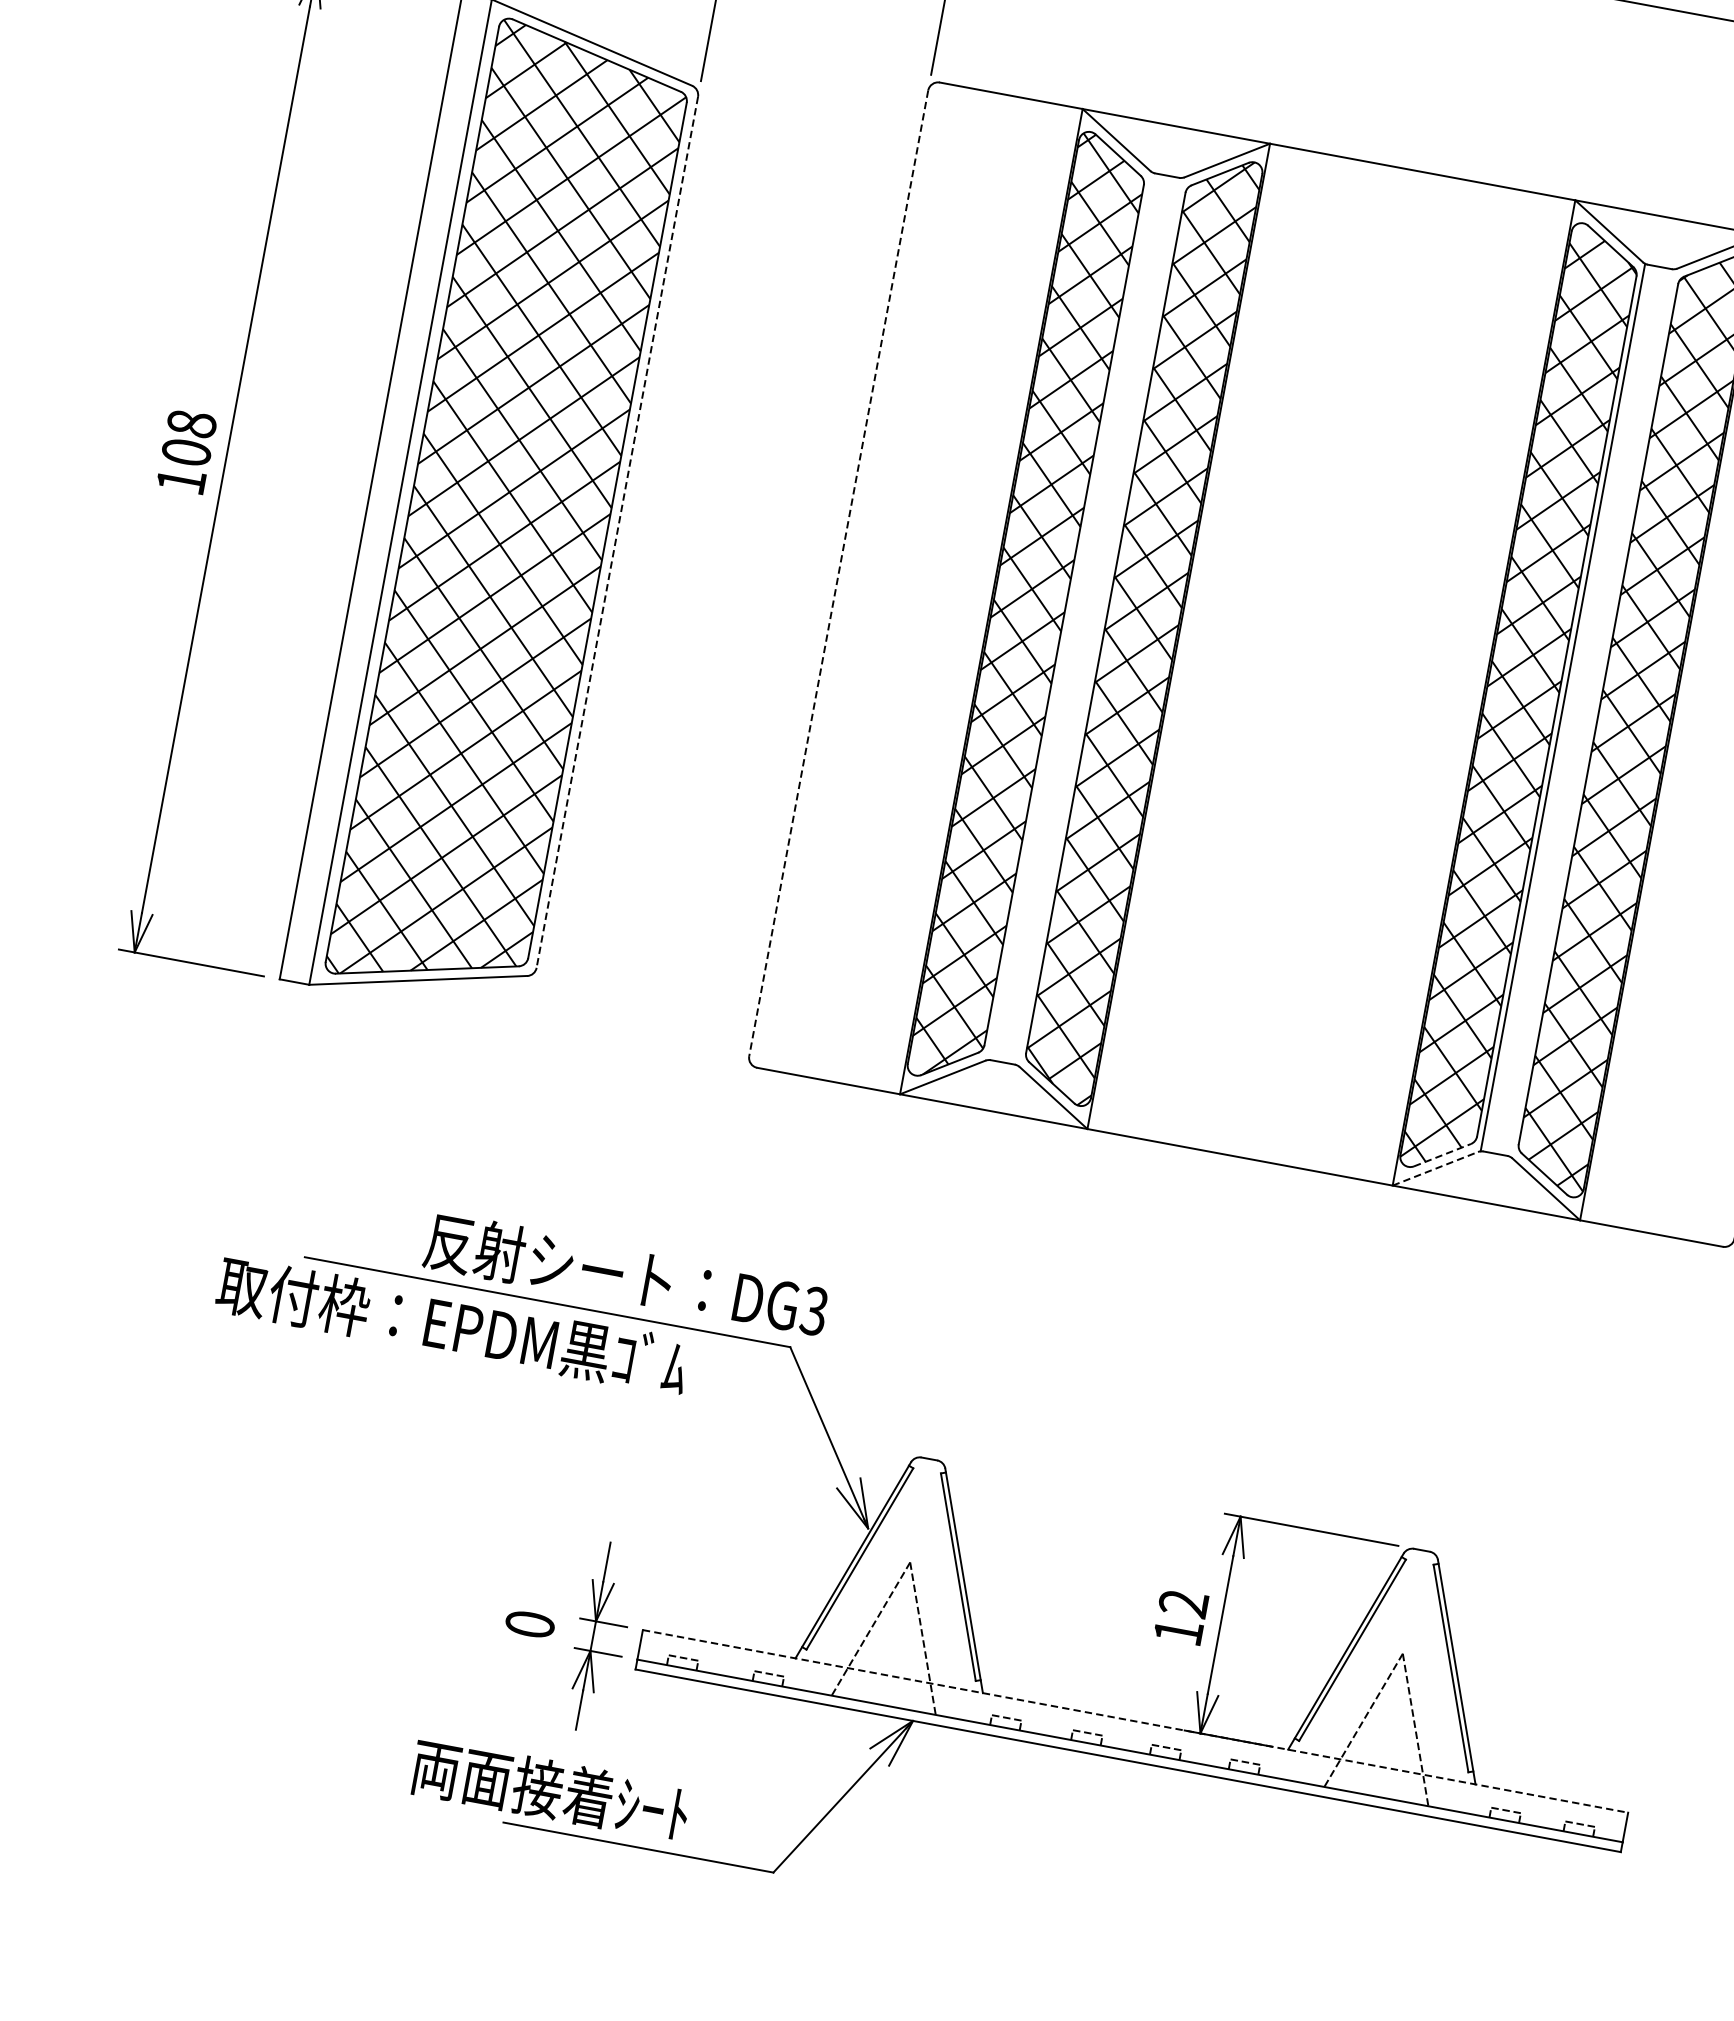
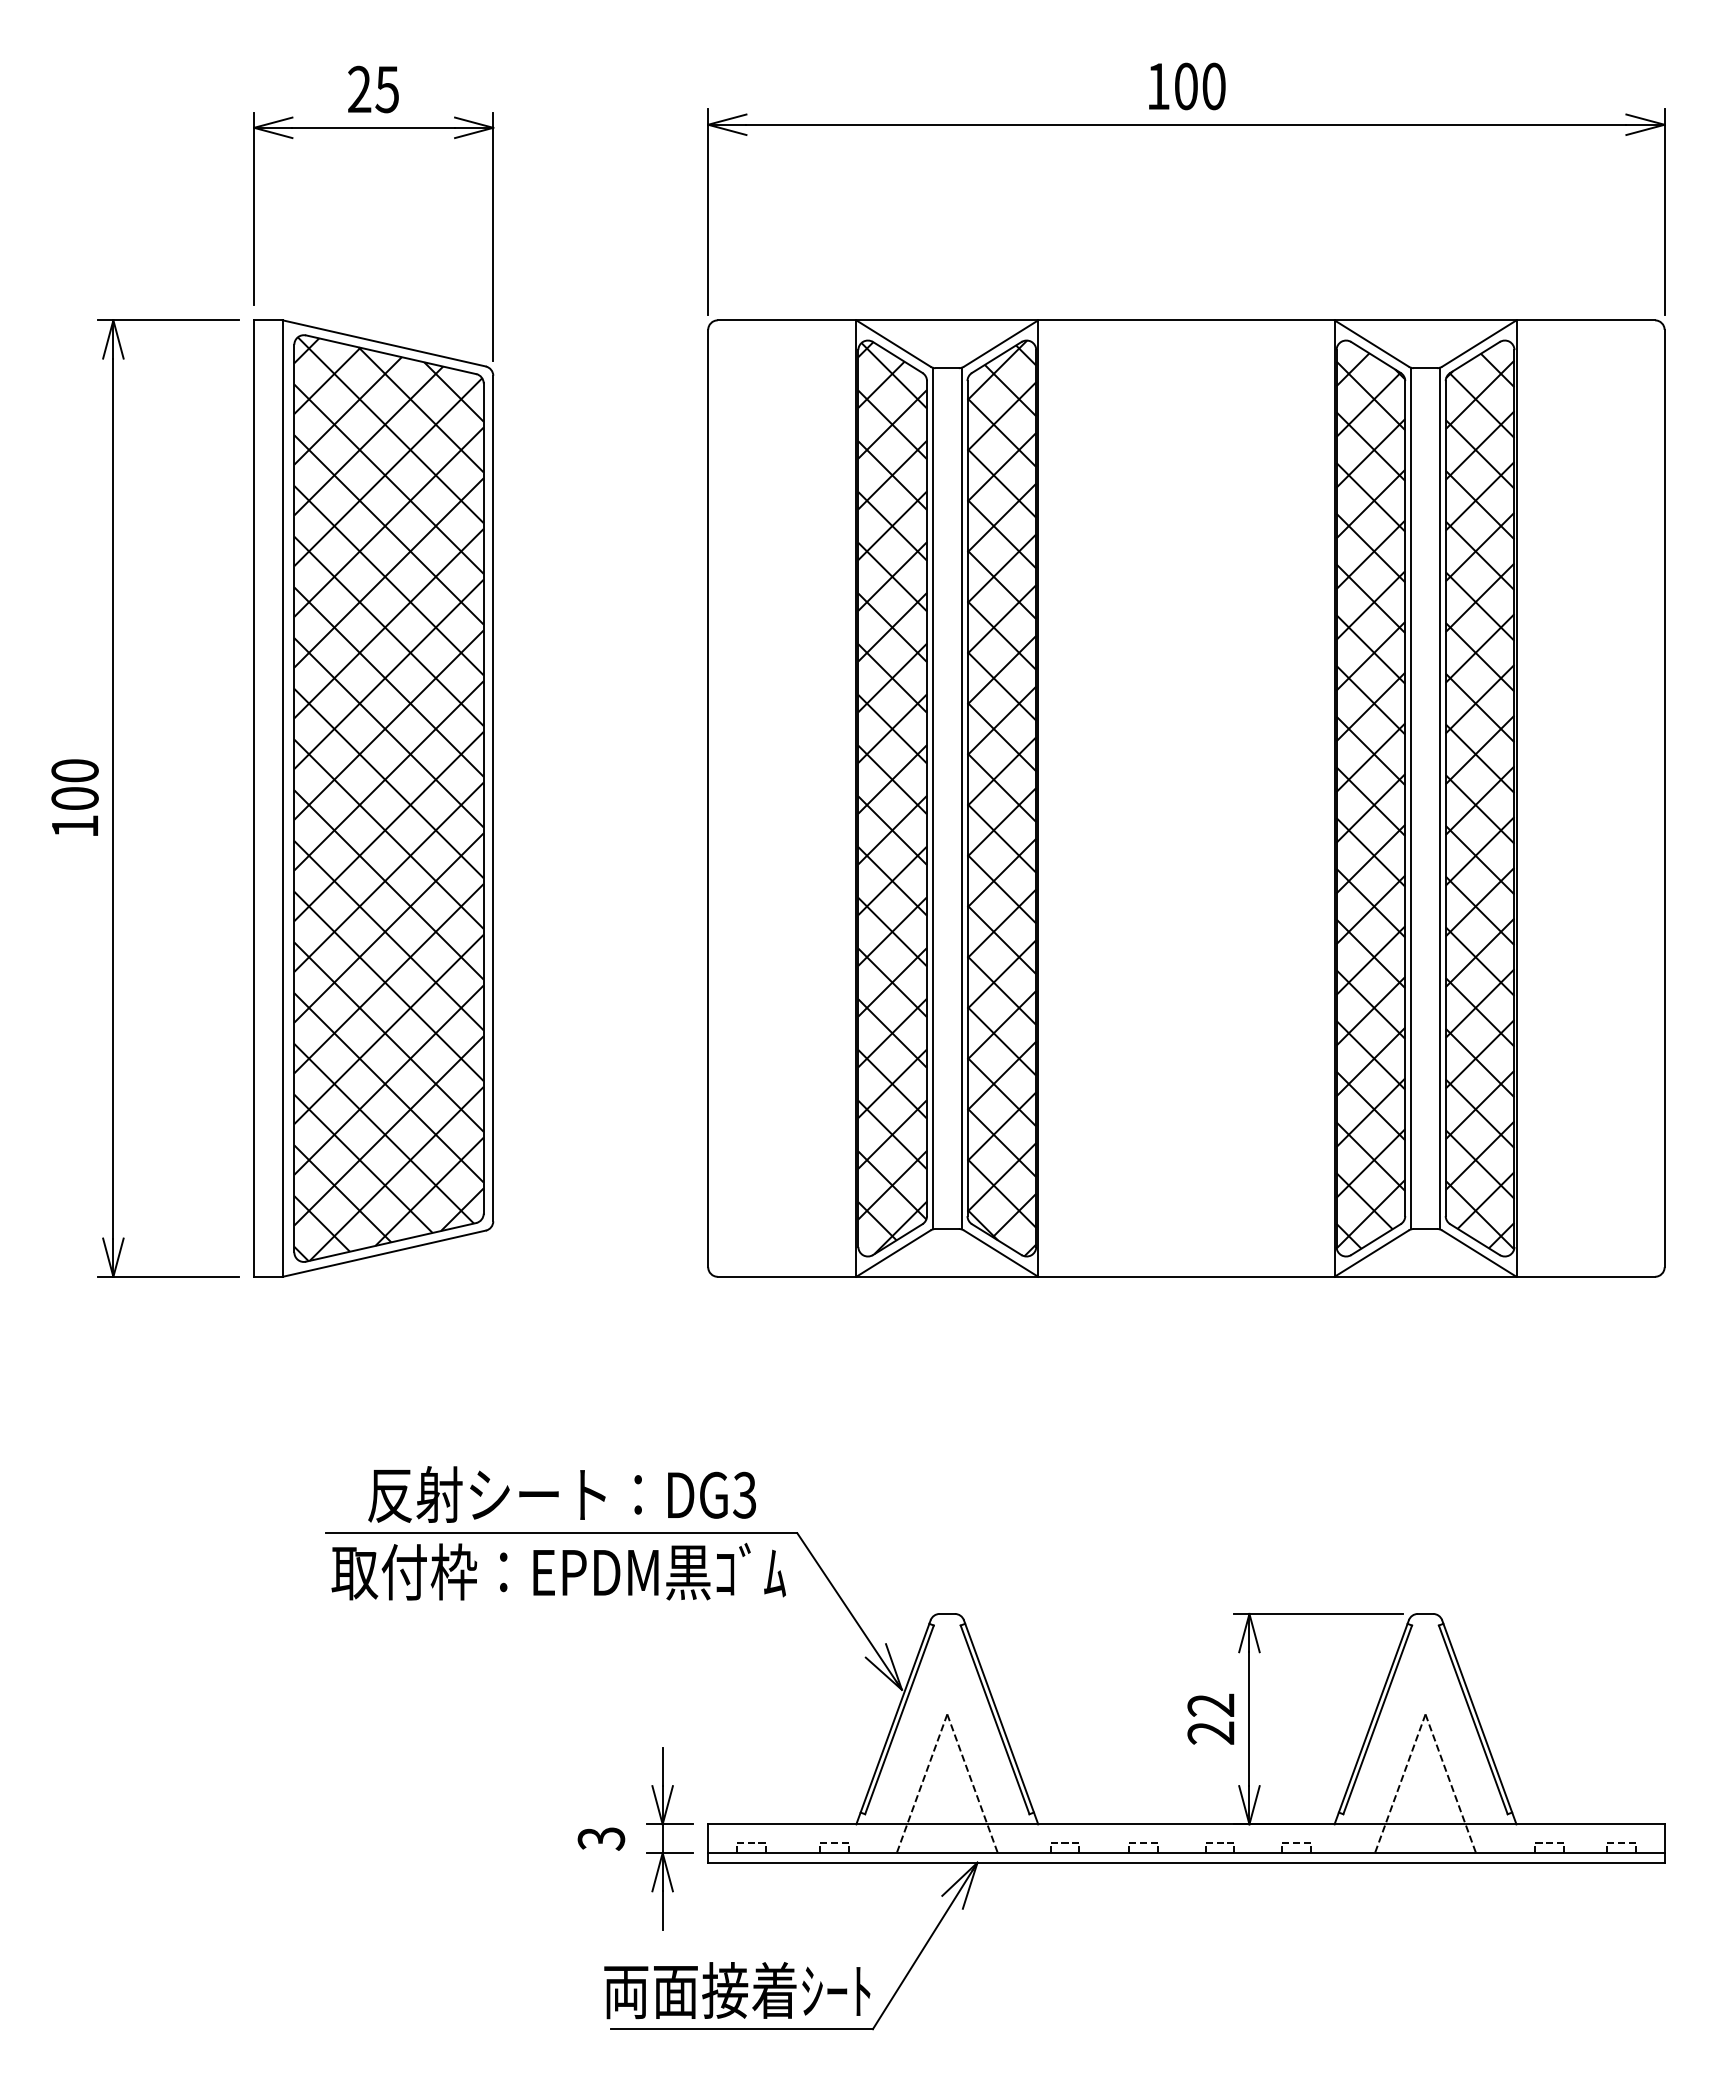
text: (191, 423) -> (74, 770), 108 -> 100
line: (617, 532) -> (493, 798), dashed -> solid
line: (839, 573) -> (708, 798), dashed -> solid
line: (1069, 616) -> (932, 798), added
line: (1099, 621) -> (961, 798), added
line: (1592, 712) -> (1439, 798), added
line: (1443, 1155) -> (1376, 1239), dashed -> solid
line: (1435, 1168) -> (1371, 1253), dashed -> solid
text: (625, 1275) -> (561, 1494), moved
text: (452, 1325) -> (558, 1571), moved
text: (530, 1624) -> (601, 1838), 0 -> 3
text: (1177, 1631) -> (1210, 1732), 12 -> 22
line: (1135, 1721) -> (1186, 1824), dashed -> solid
text: (550, 1790) -> (737, 1990), moved

